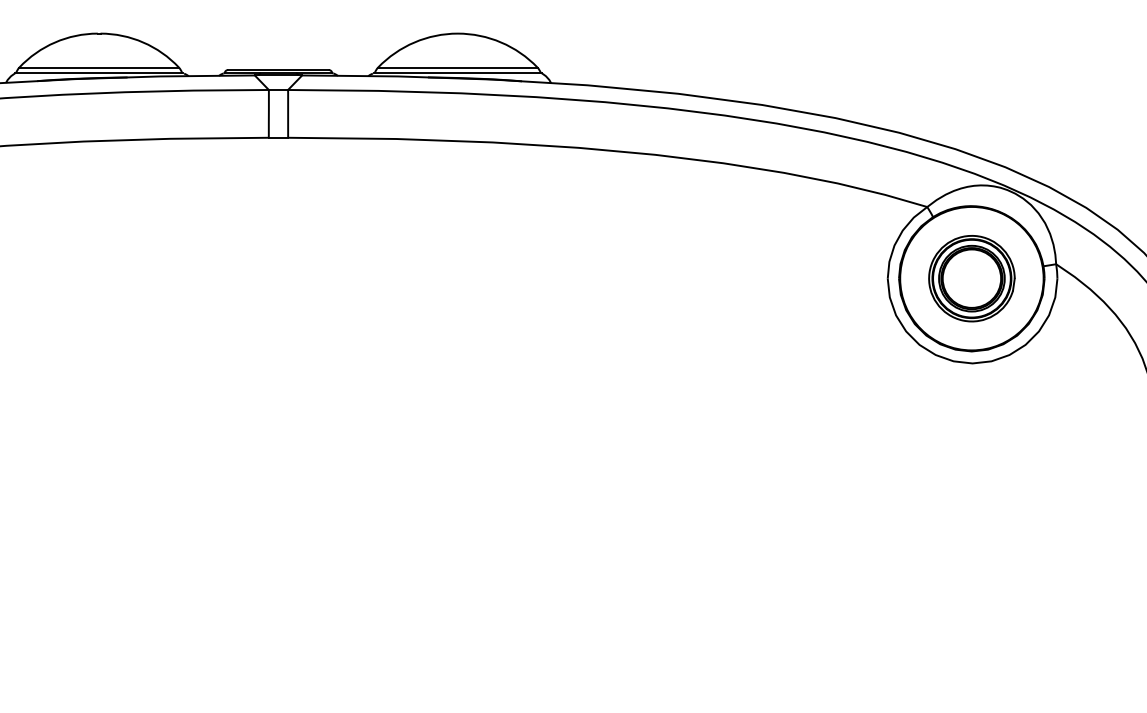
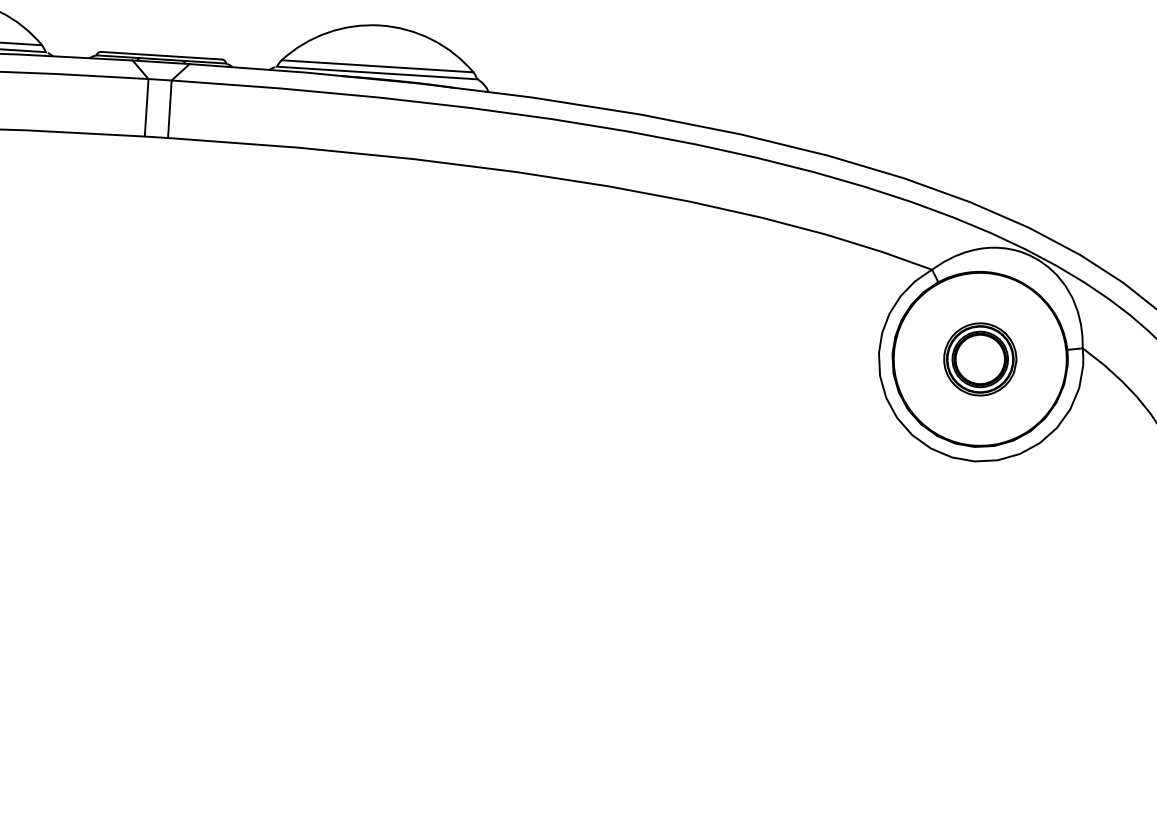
part: (971, 278) -> (979, 359), size x0.7

